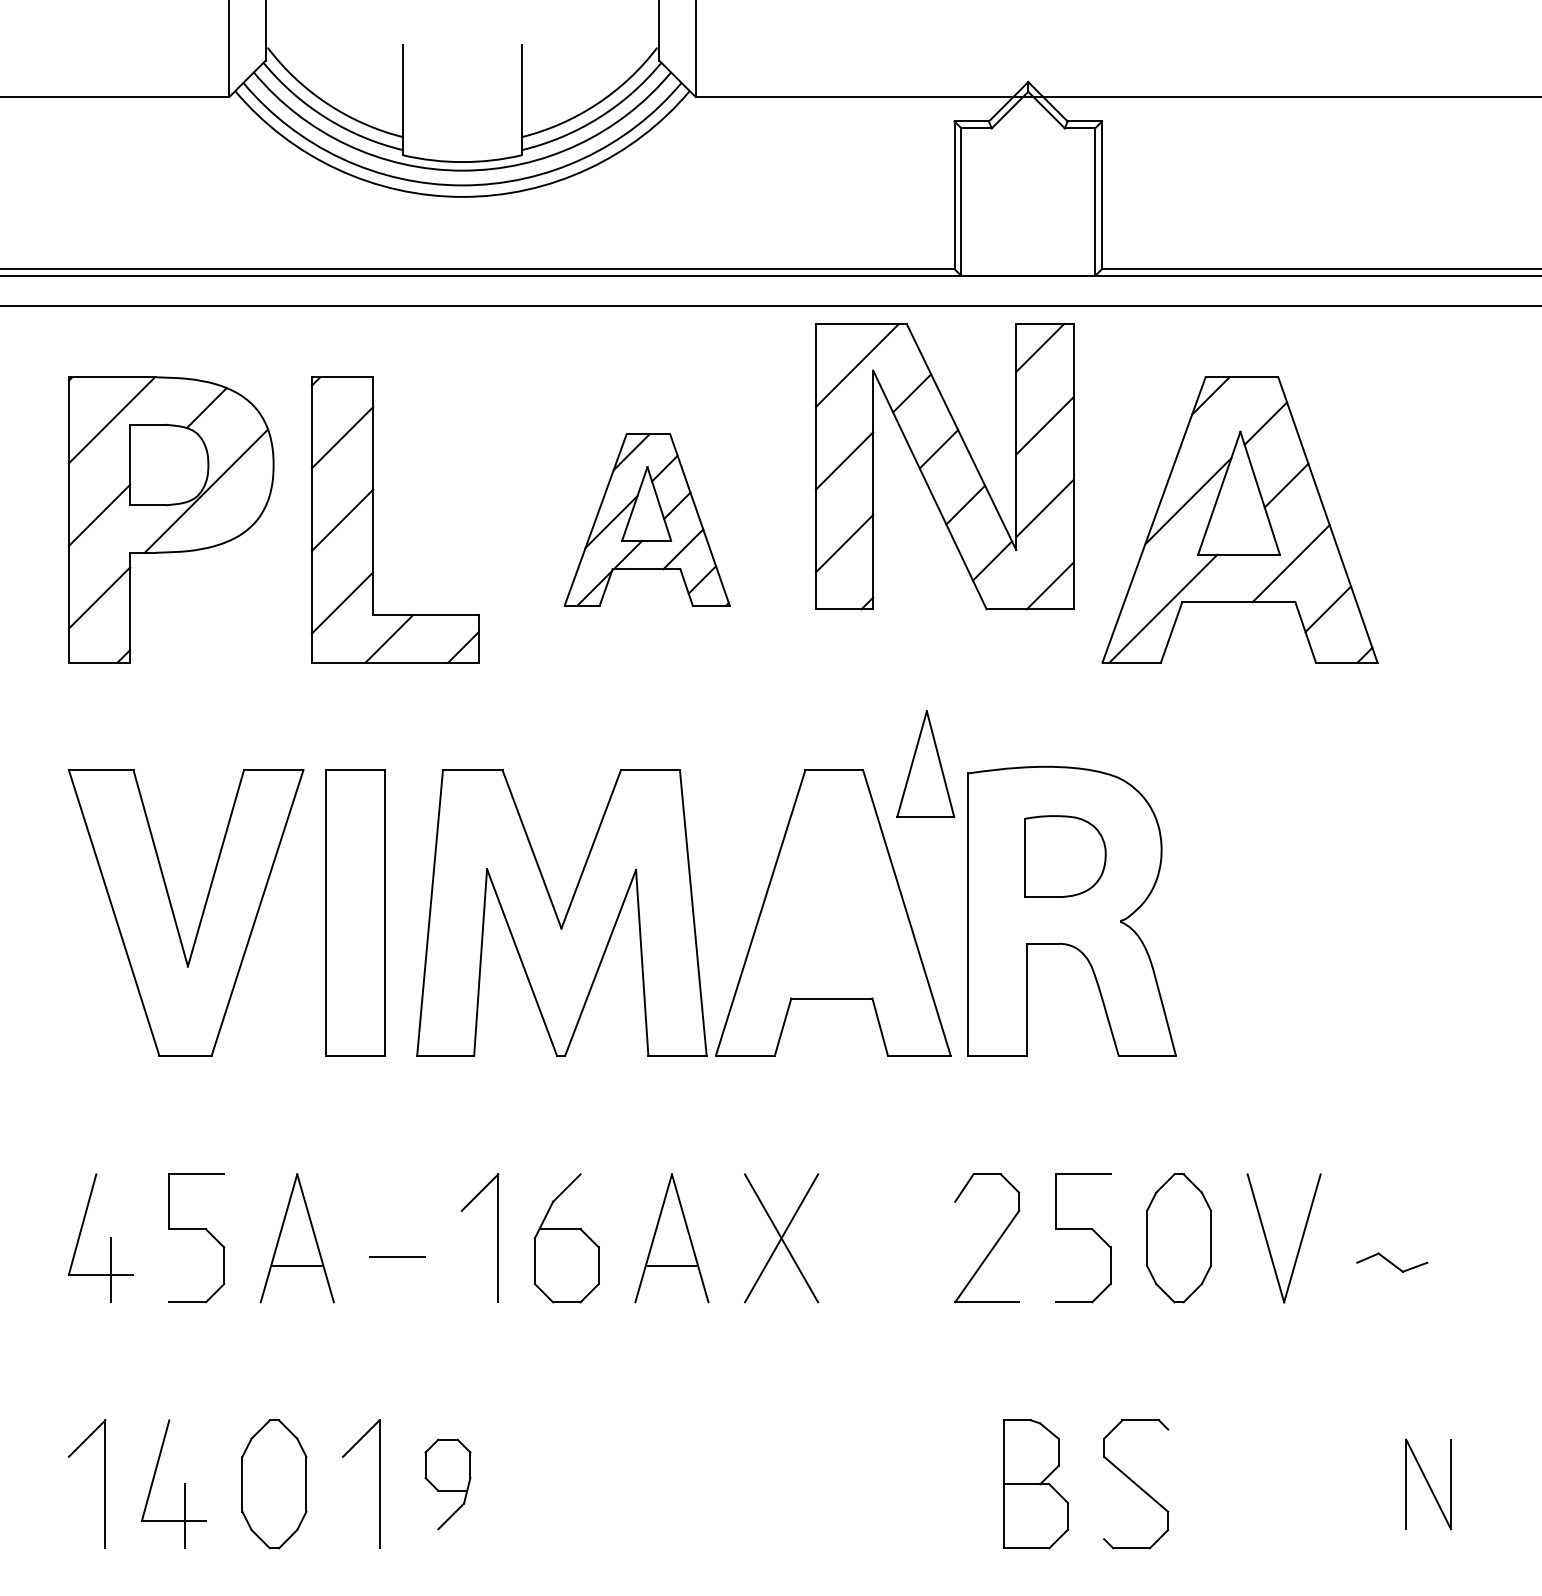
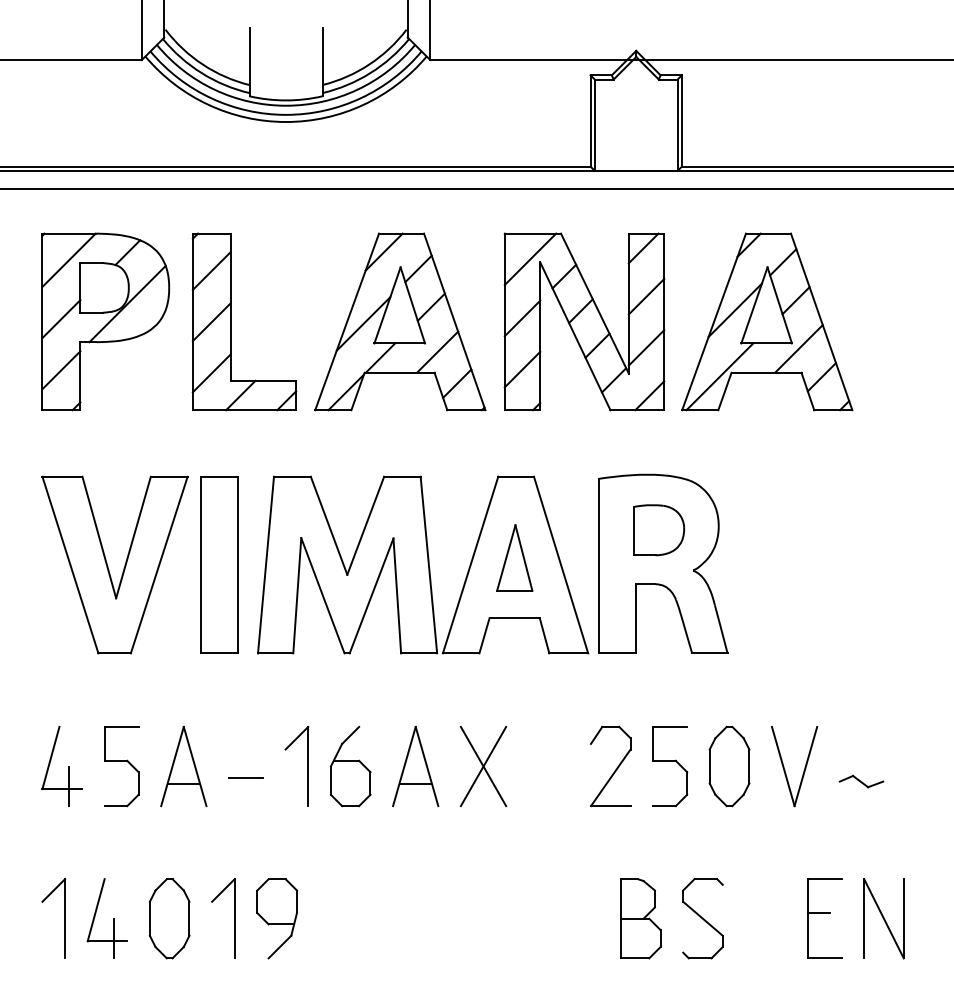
part: (944, 465) -> (584, 321), moved
part: (647, 519) -> (400, 321), size x1.67
part: (925, 763) -> (514, 557), moved
part: (447, 1483) -> (276, 918), size x1.43
part: (1332, 1483) -> (824, 918), added
part: (1427, 1483) -> (883, 918), size x1.43

